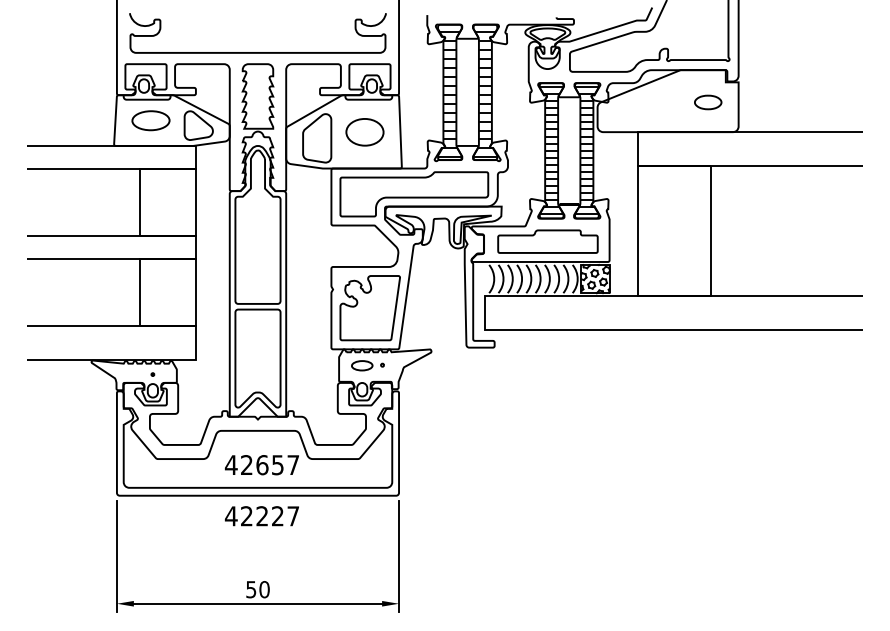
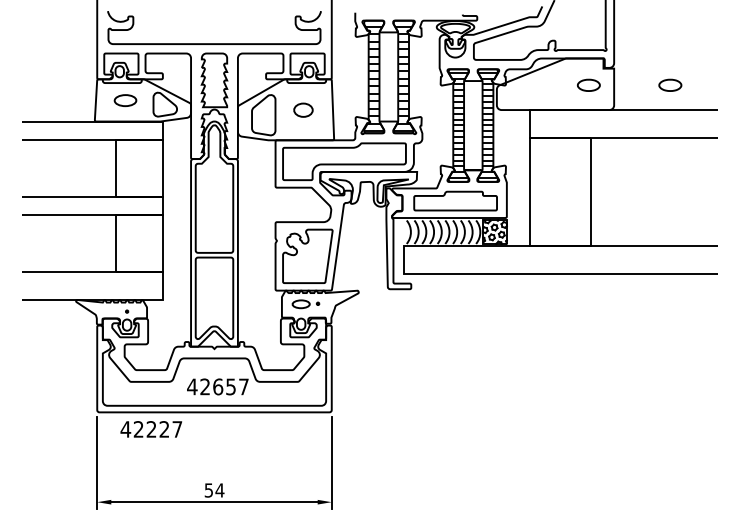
part: (806, 102) -> (670, 85), added
part: (150, 120) -> (125, 100), size x0.7
part: (364, 132) -> (303, 110), size x0.6
text: (261, 516) -> (150, 429), moved
text: (264, 589) -> (219, 490), 50 -> 54

